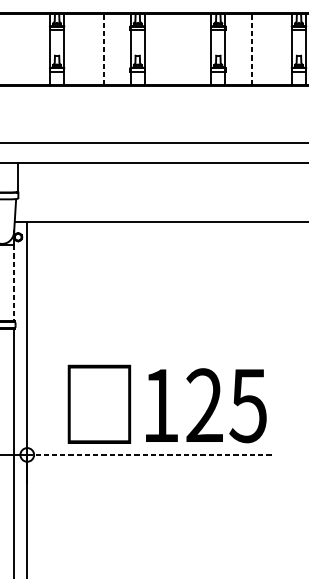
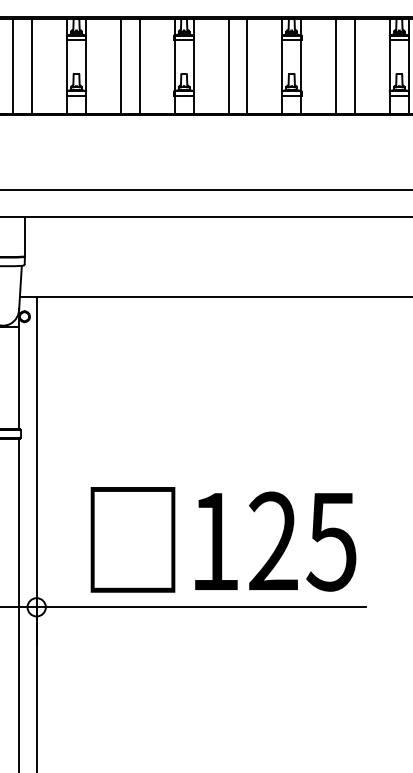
line: (9, 49) -> (13, 66), added
line: (24, 49) -> (32, 66), added
line: (90, 49) -> (120, 66), added
line: (104, 49) -> (139, 66), dashed -> solid
line: (170, 49) -> (228, 66), added
line: (185, 49) -> (247, 66), added
line: (251, 49) -> (336, 66), dashed -> solid
line: (265, 49) -> (354, 66), added
line: (14, 283) -> (19, 378), dashed -> solid
line: (150, 455) -> (201, 607), dashed -> solid

